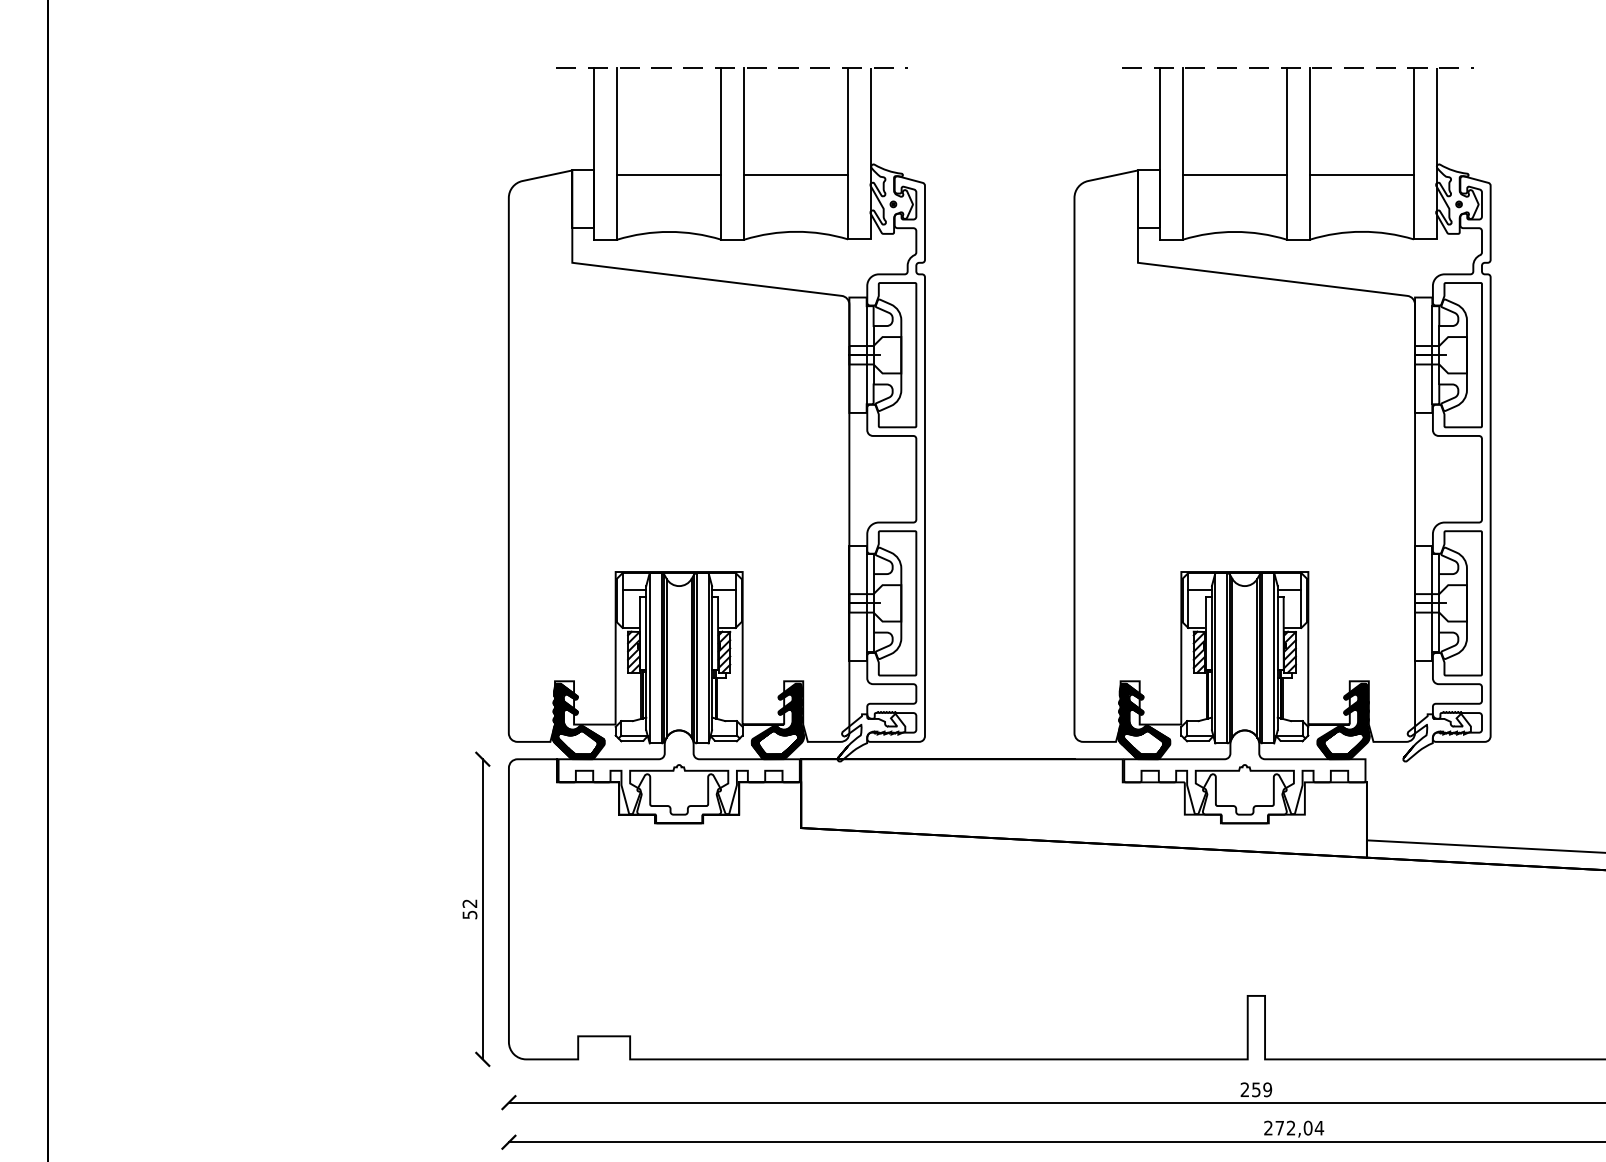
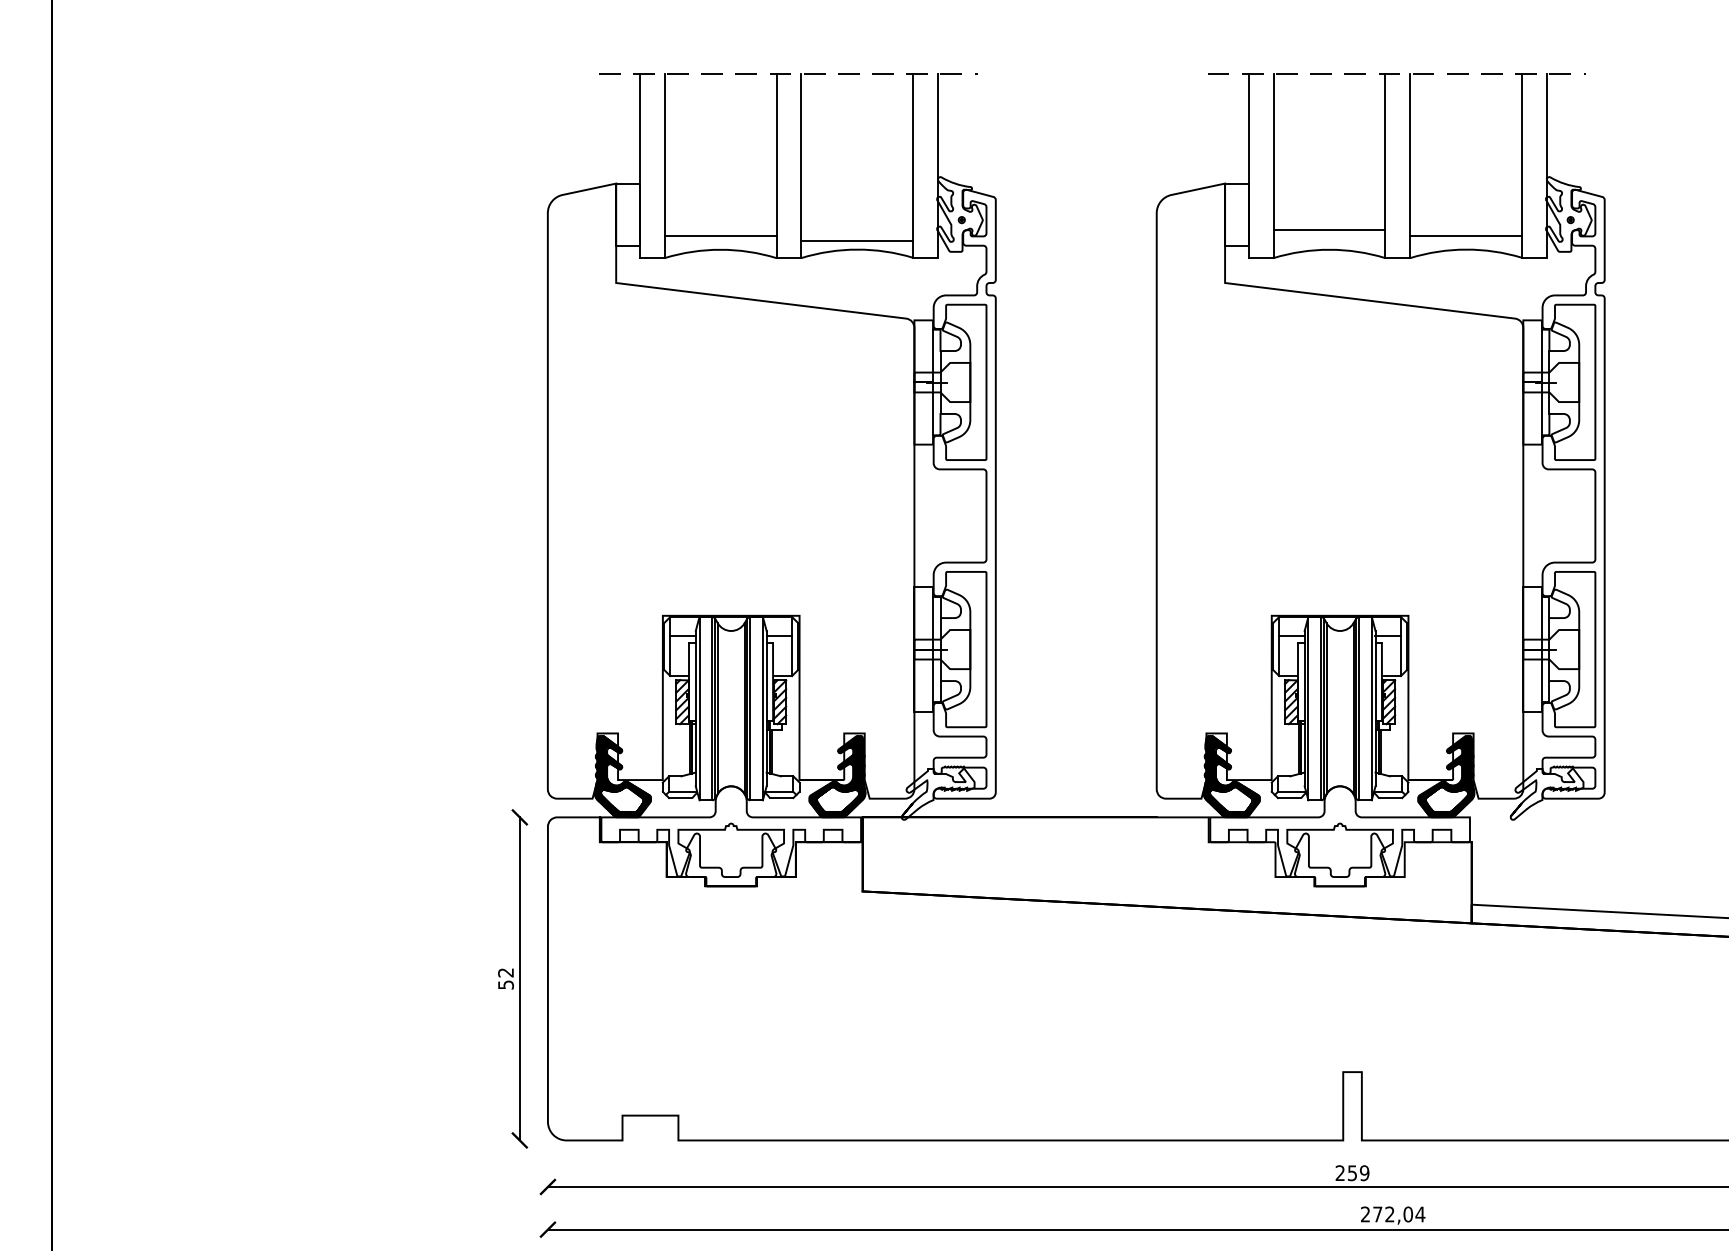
line: (669, 175) -> (720, 235), moved
line: (796, 175) -> (857, 240), moved
line: (1234, 175) -> (1329, 229), moved
line: (1362, 175) -> (1466, 235), moved

